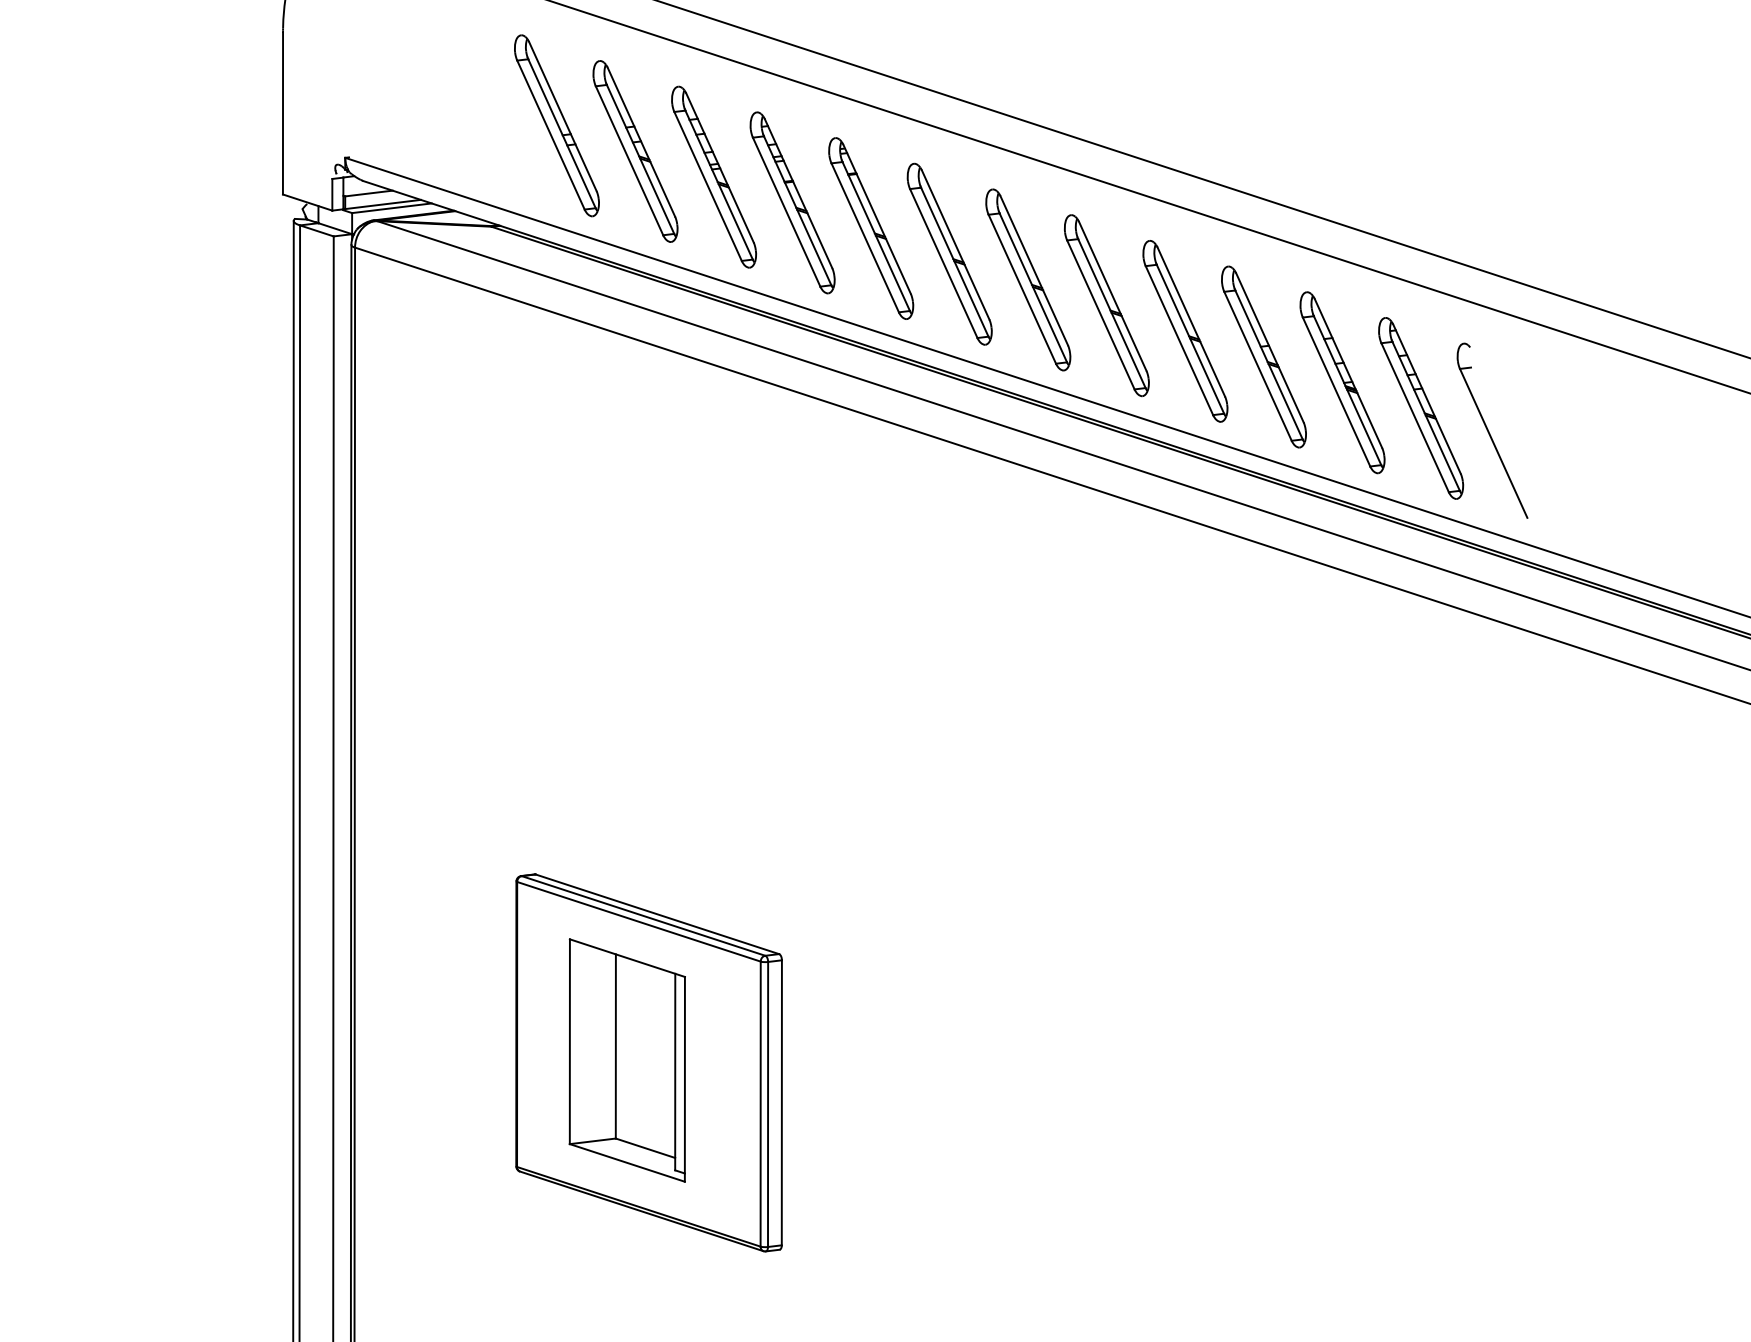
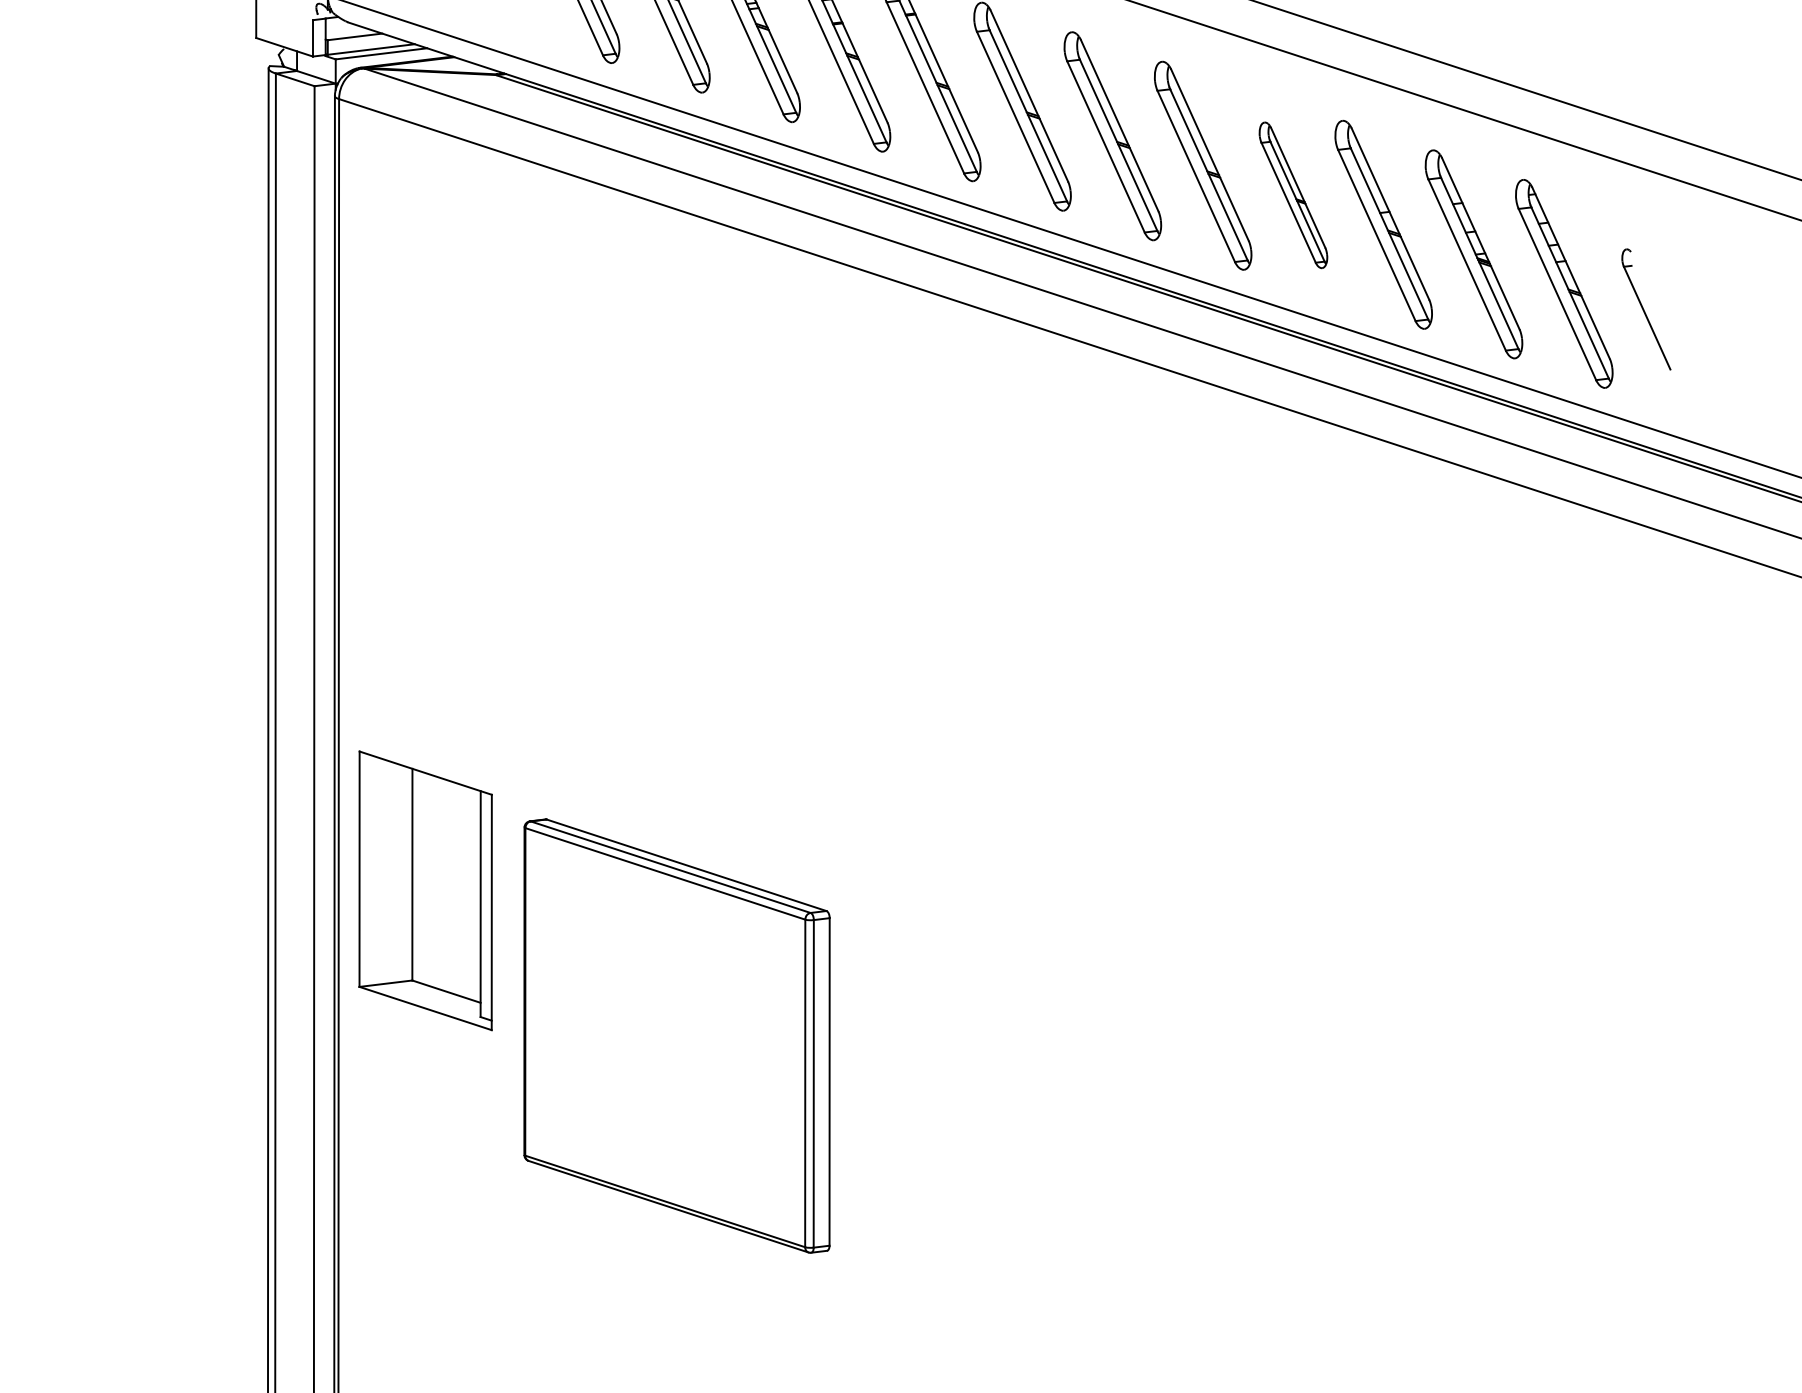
part: (1185, 331) -> (1293, 195), size x0.7
part: (1492, 430) -> (1646, 309), size x0.6
part: (626, 1060) -> (424, 890), moved

